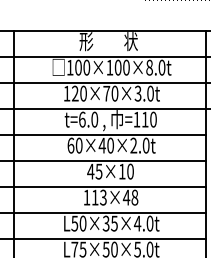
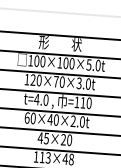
text: (149, 67) -> (89, 64), 100×100×8.0t -> 100×100×5.0t
text: (81, 119) -> (36, 99), t=6.0 -> t=4.0
text: (121, 171) -> (62, 139), 45×10 -> 45×20

